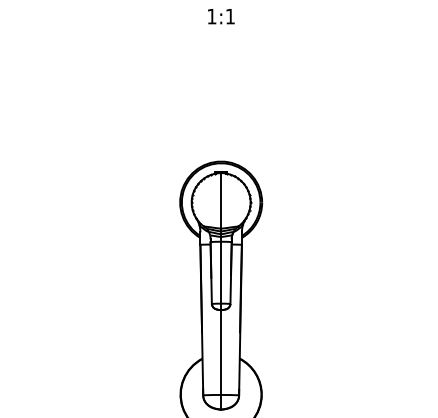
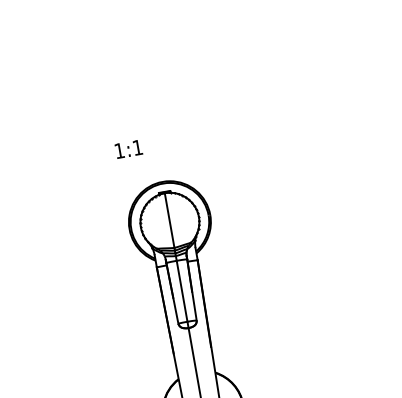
text: (221, 16) -> (128, 149), moved

